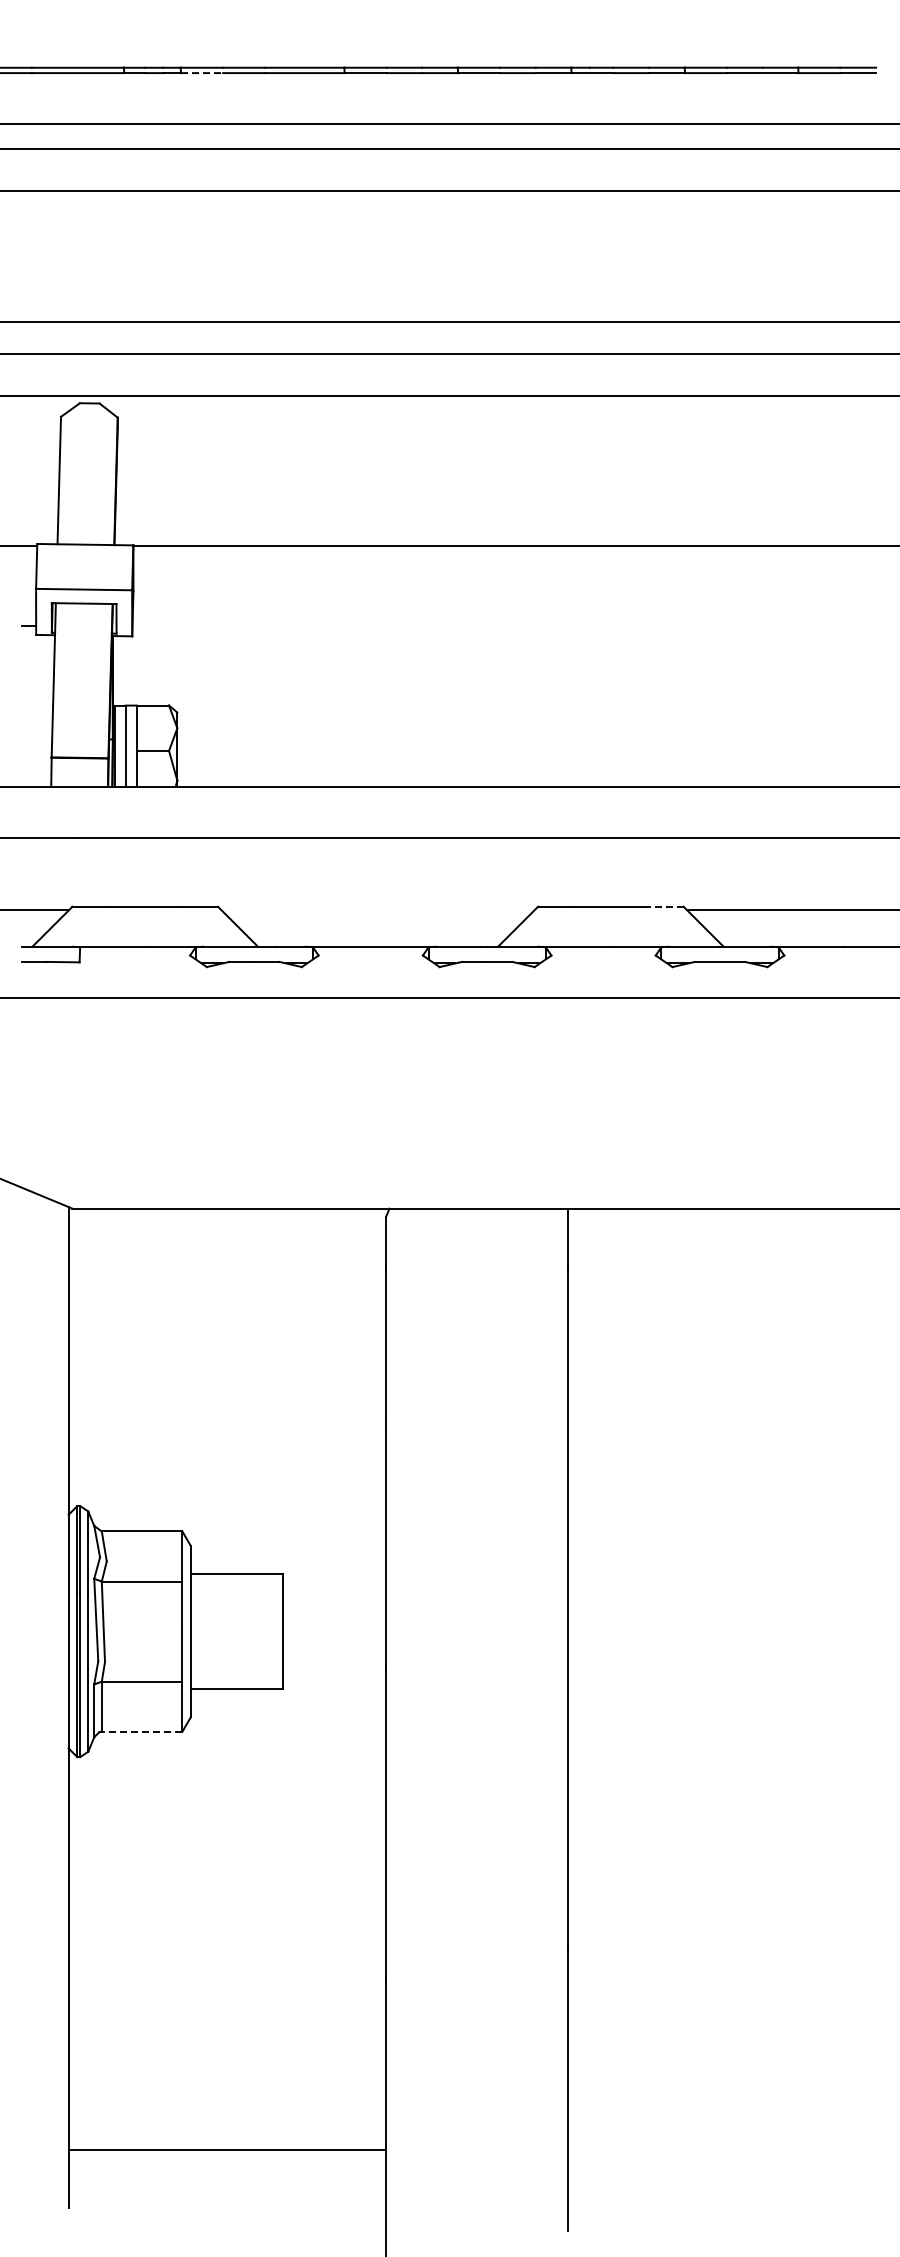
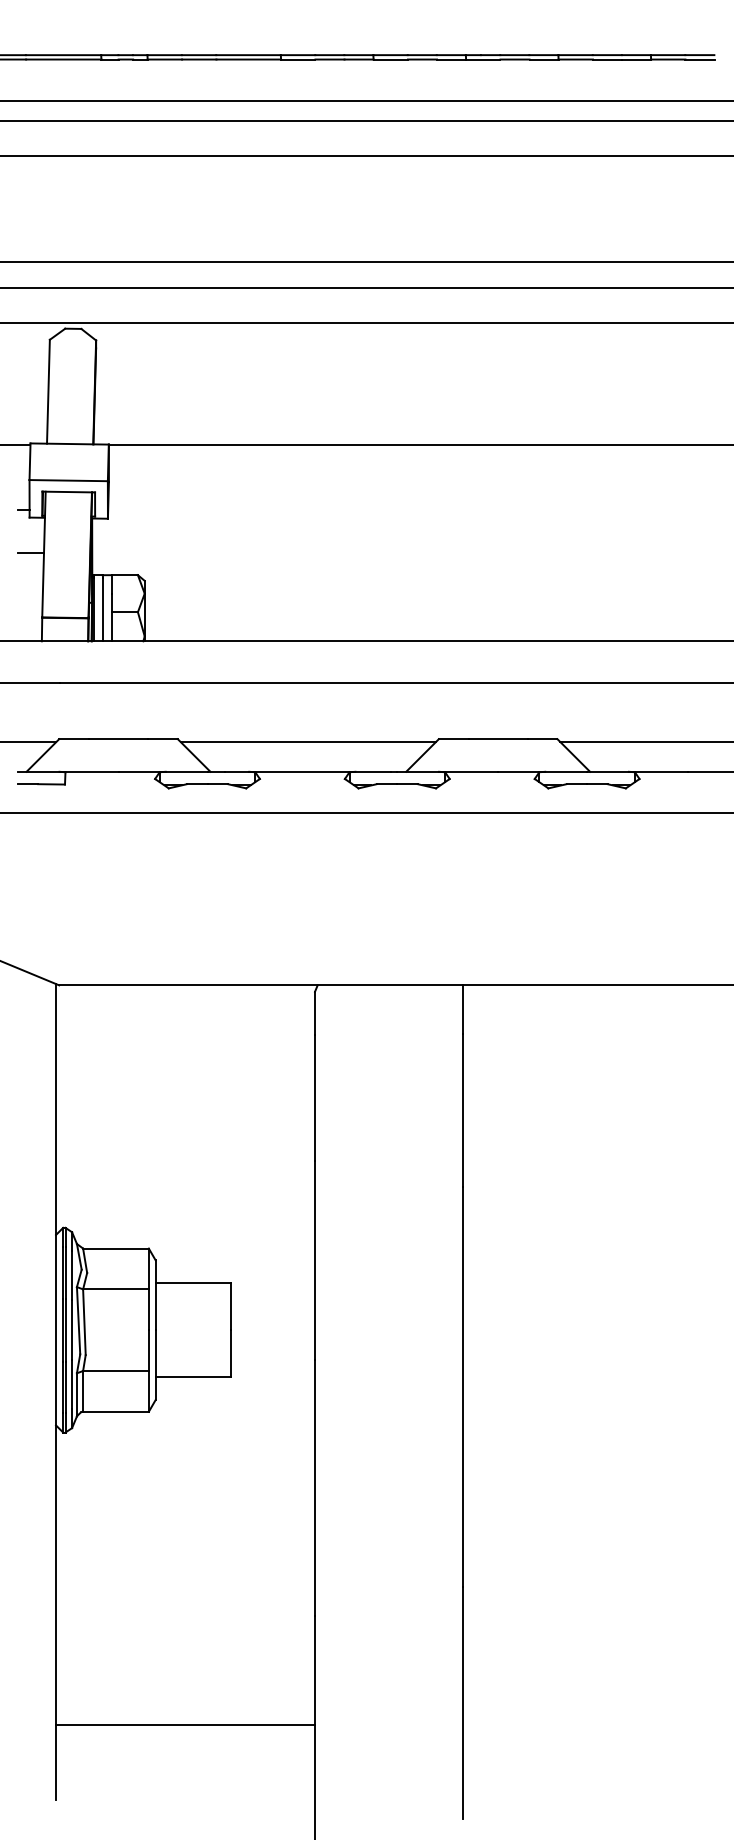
line: (202, 73) -> (165, 59), dashed -> solid
line: (37, 678) -> (30, 553), added
line: (664, 906) -> (541, 739), dashed -> solid
line: (377, 910) -> (307, 742), added
line: (141, 1731) -> (115, 1411), dashed -> solid
line: (227, 2150) -> (185, 1725), moved

